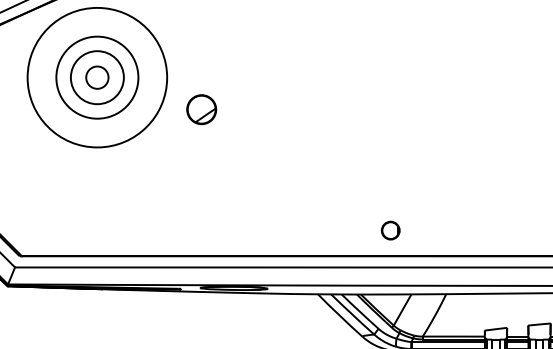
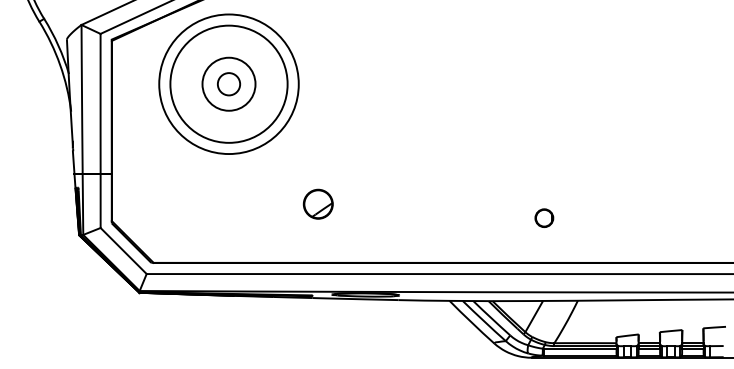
circle: (96, 76) -> (228, 83), size x1.43
part: (200, 108) -> (317, 203), moved
part: (390, 229) -> (544, 217), moved

